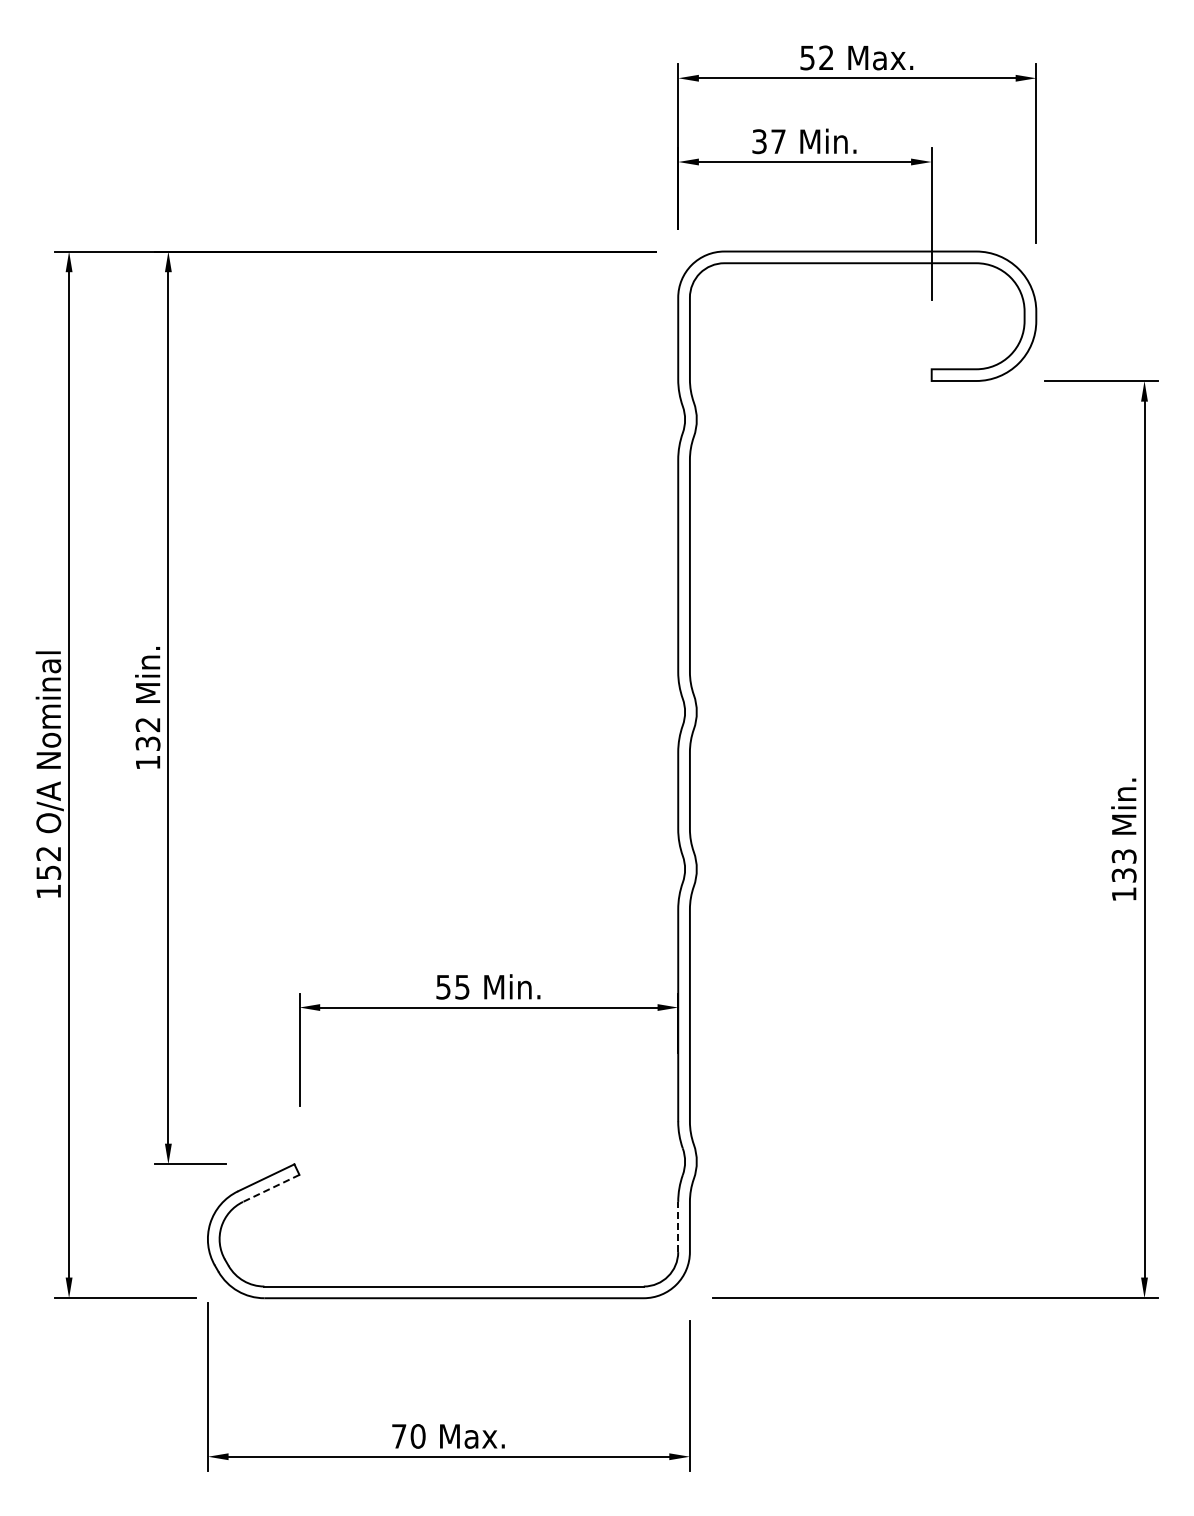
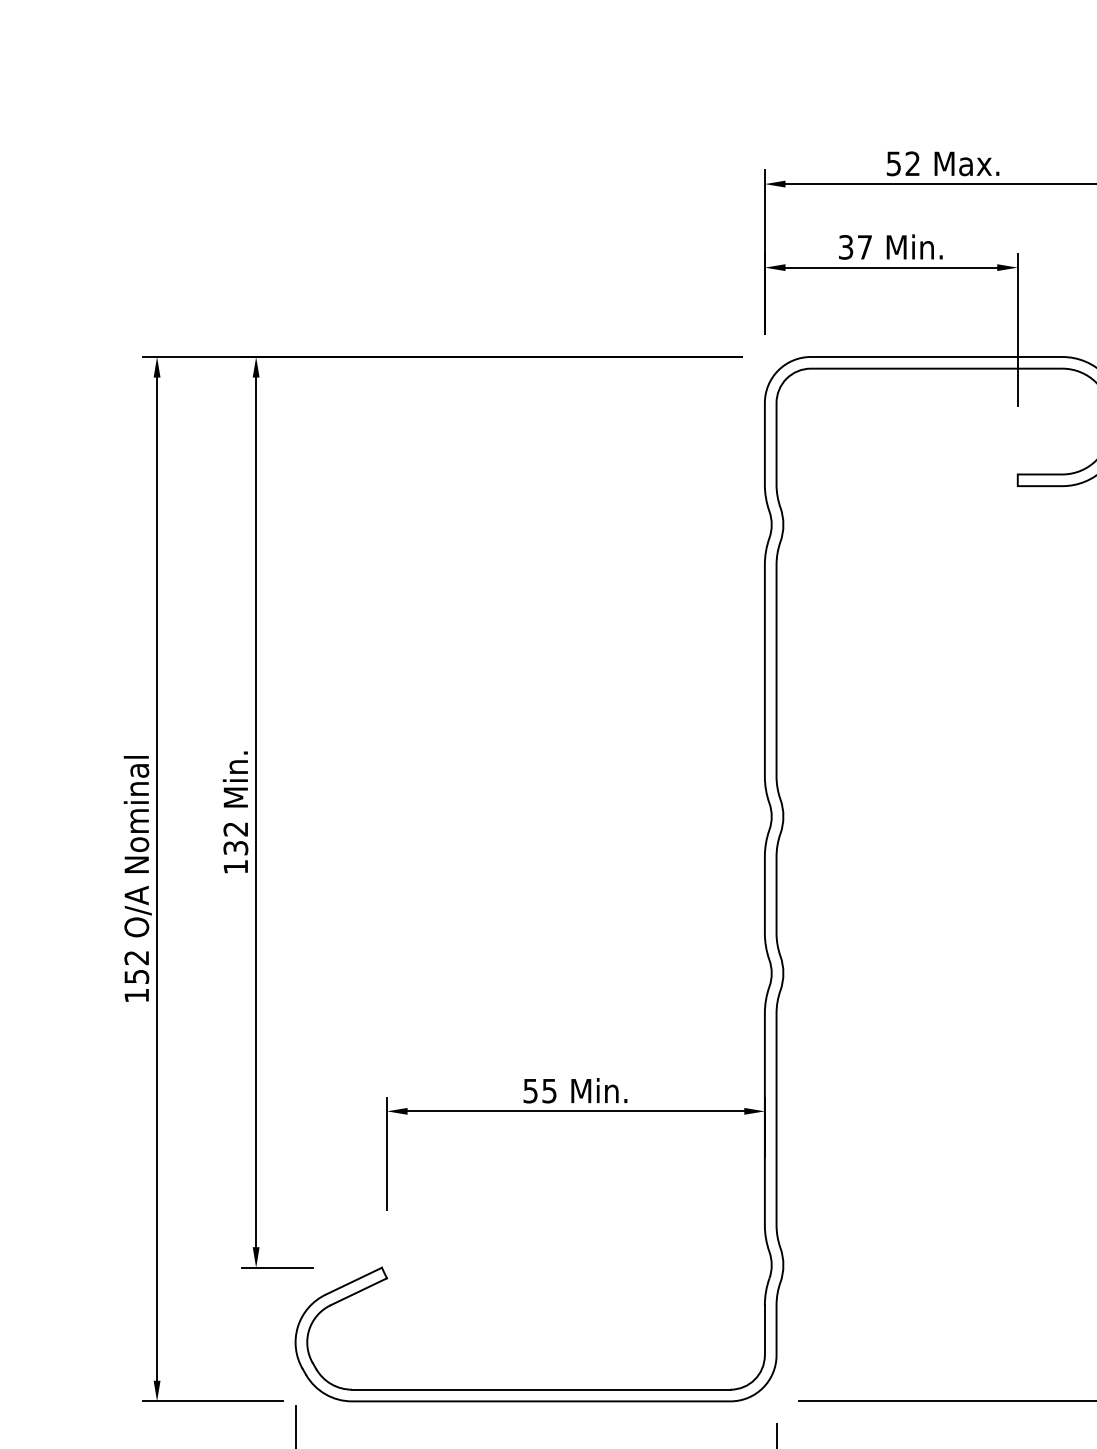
line: (270, 1188) -> (358, 1291), dashed -> solid
line: (678, 1226) -> (765, 1329), dashed -> solid

